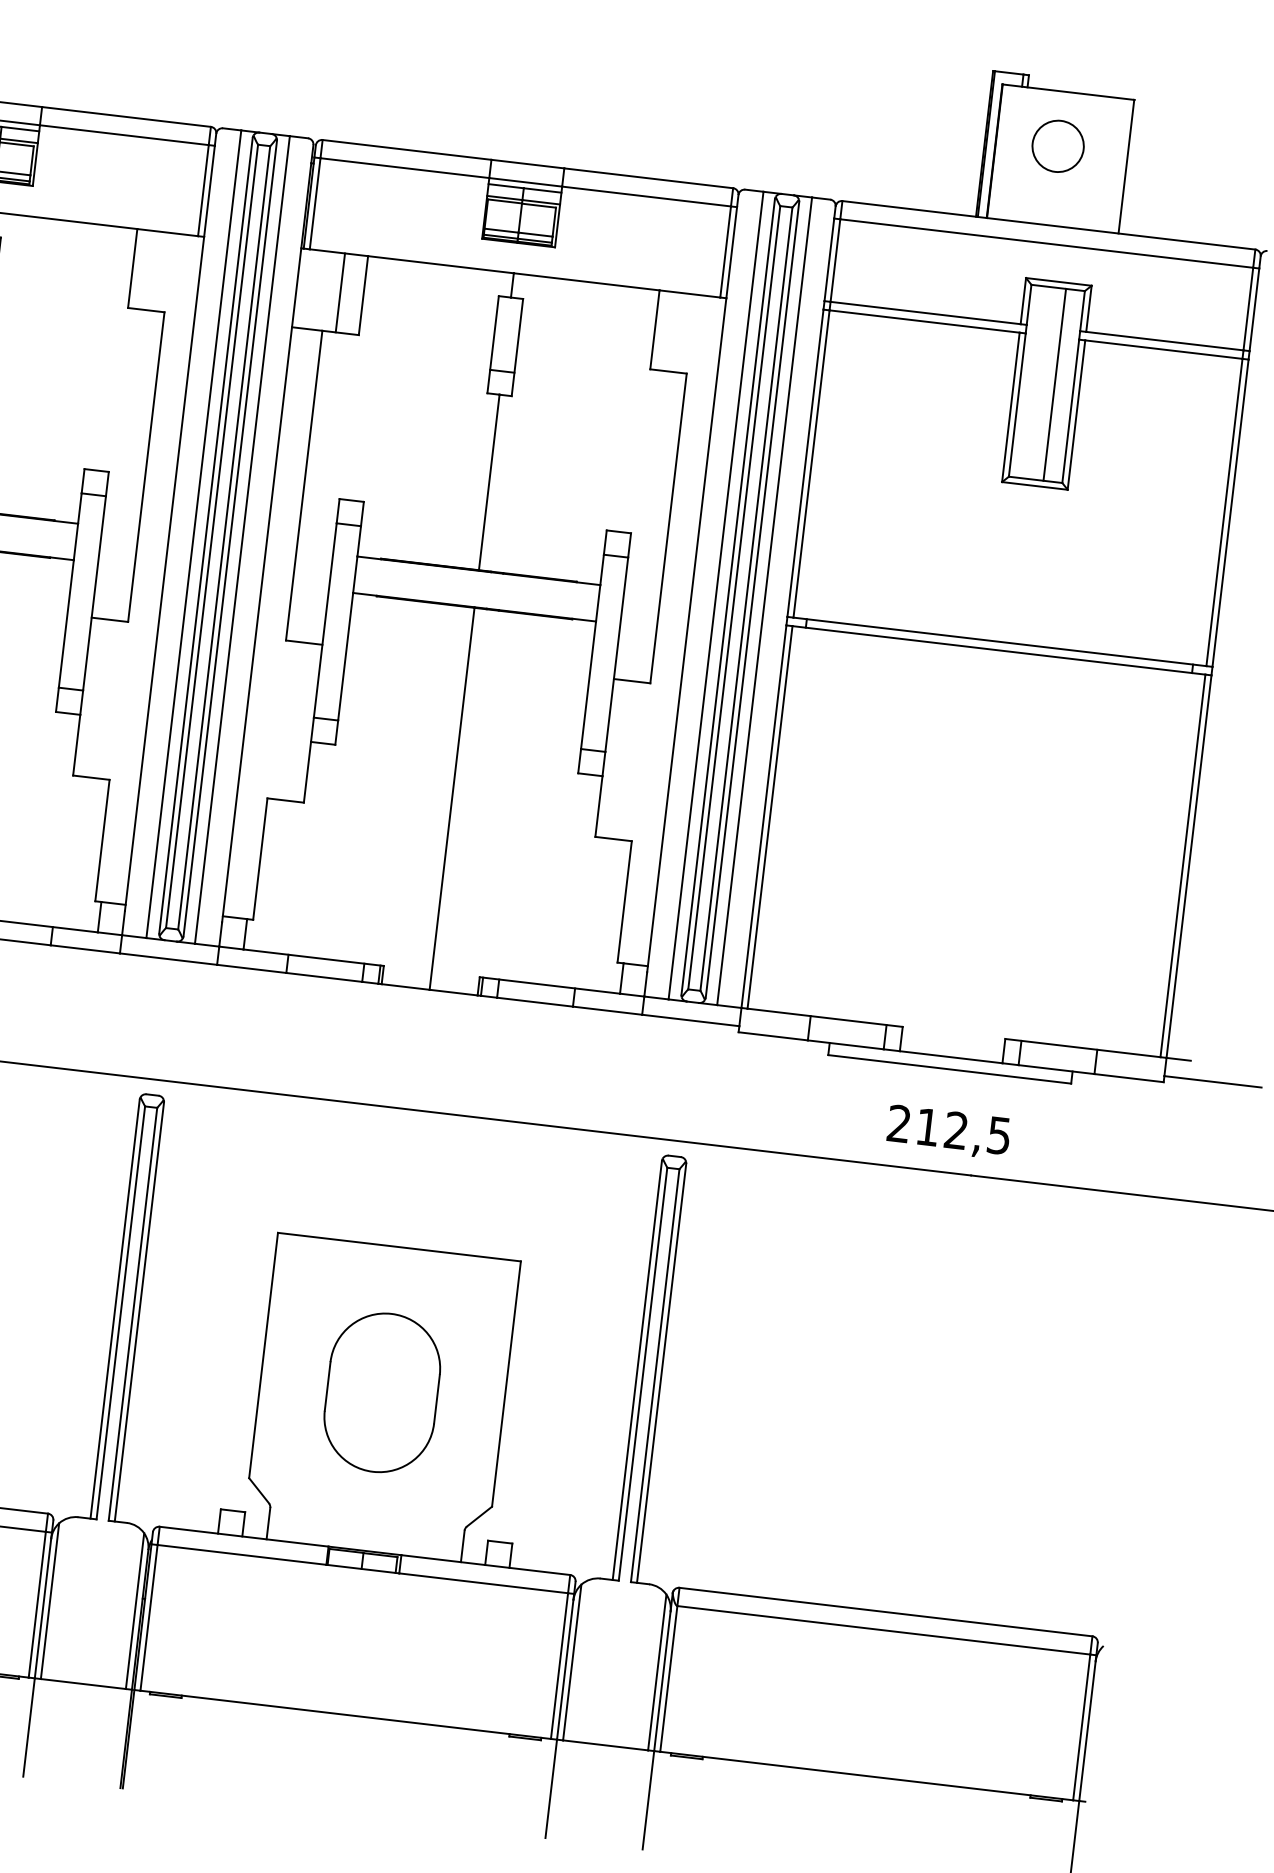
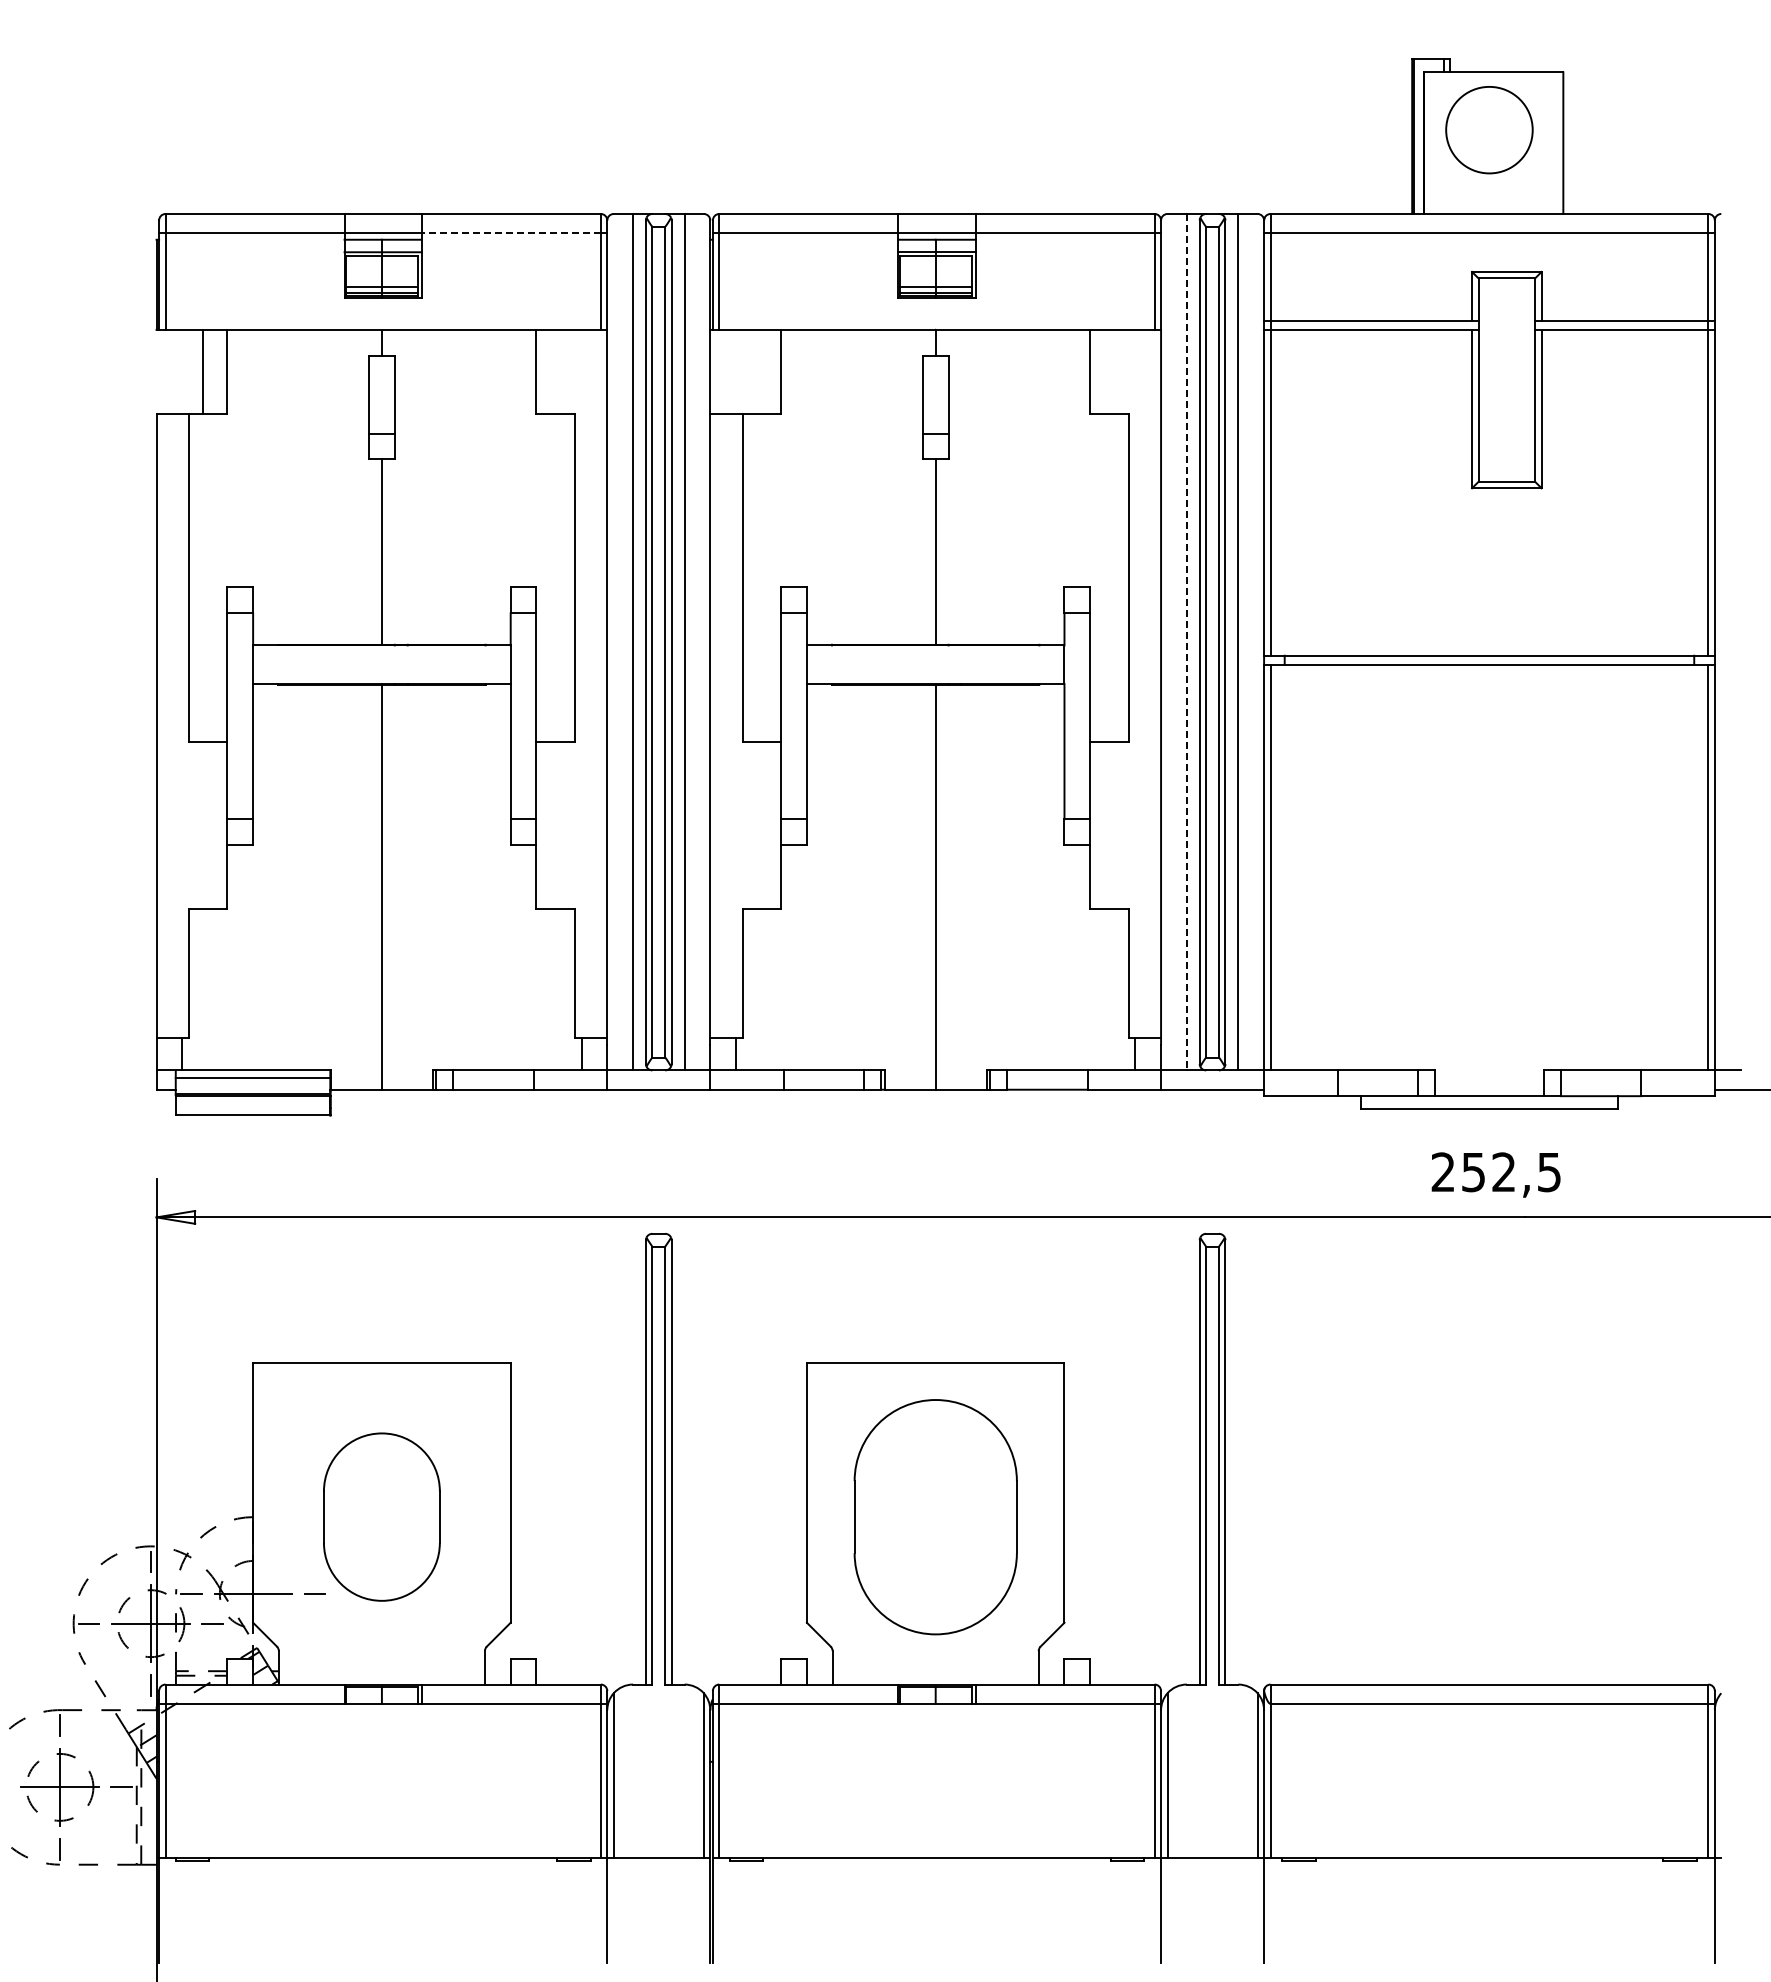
line: (124, 135) -> (511, 233), solid -> dashed
circle: (1058, 146) -> (1489, 130), size x1.6
line: (340, 292) -> (756, 371), removed
line: (1055, 384) -> (1515, 379), removed
line: (715, 595) -> (1186, 642), solid -> dashed
text: (927, 1127) -> (1473, 1172), 212,5 -> 252,5
part: (382, 1392) -> (935, 1516), size x1.4

